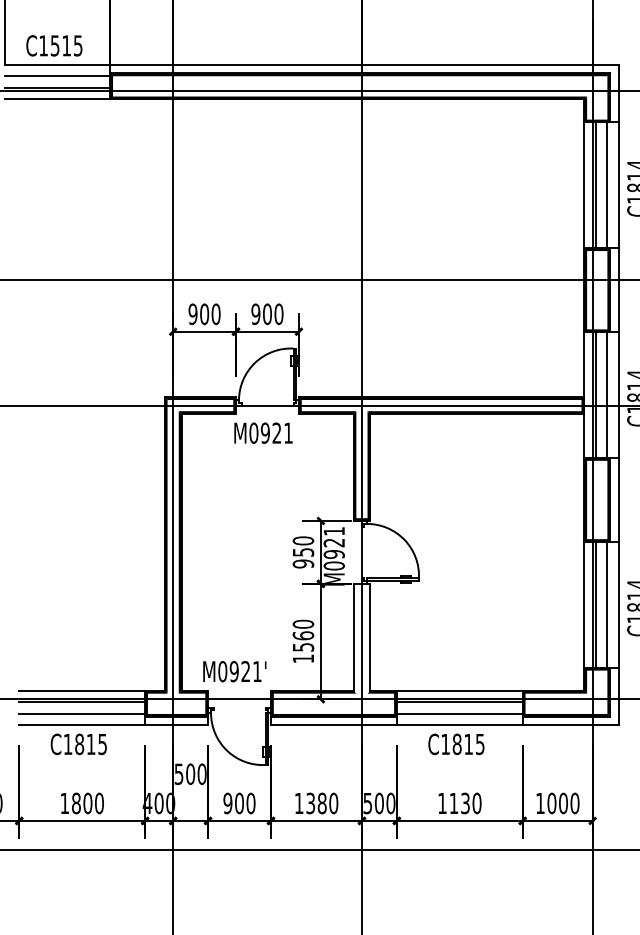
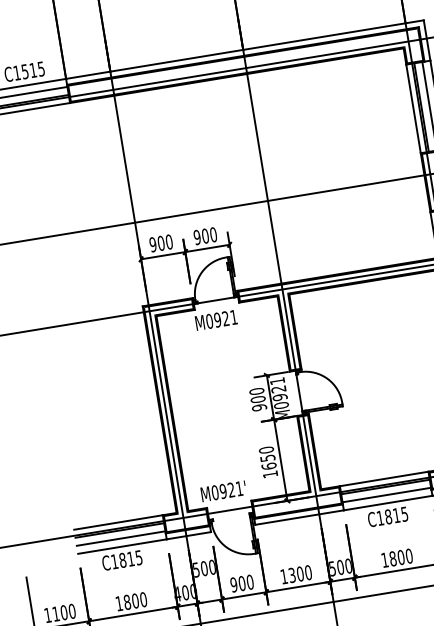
text: (303, 551) -> (258, 398), 950 -> 900
fill: (361, 638) -> (308, 453), added
text: (303, 641) -> (268, 462), 1560 -> 1650
text: (321, 803) -> (299, 574), 1380 -> 1300
text: (459, 803) -> (396, 558), 1130 -> 1800

